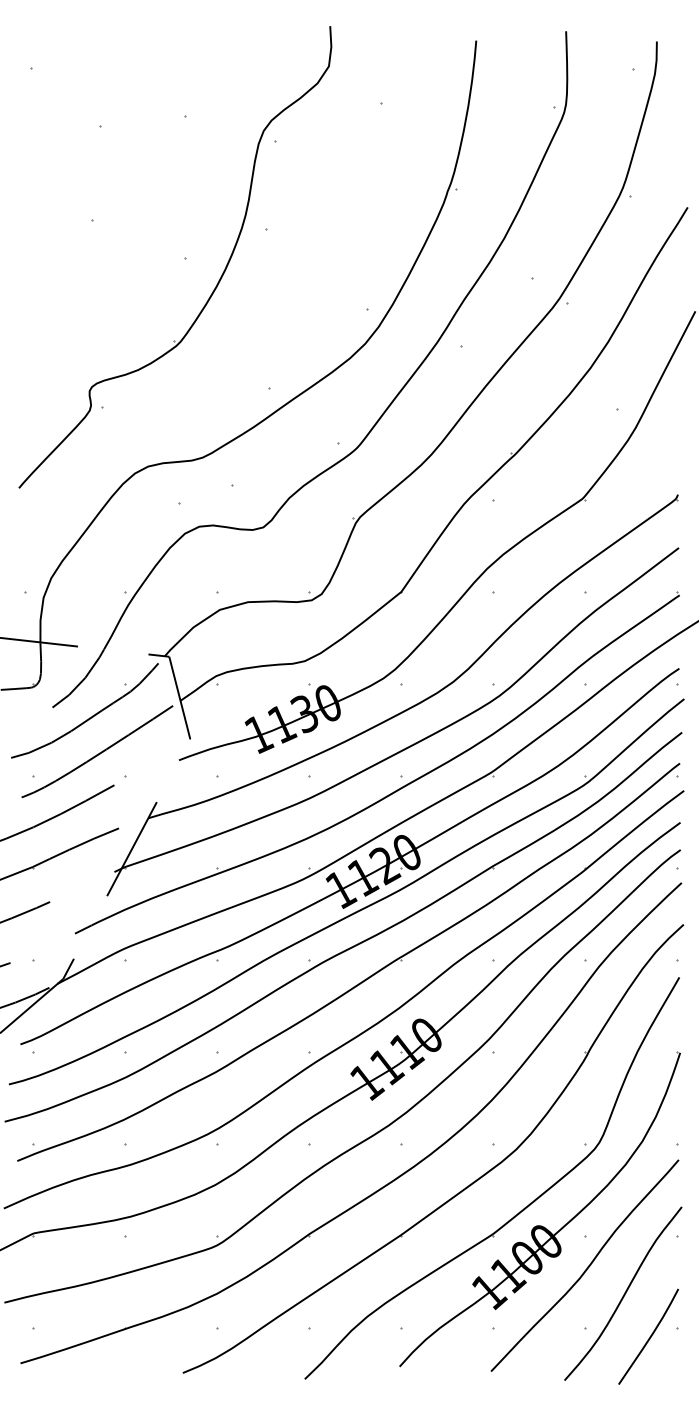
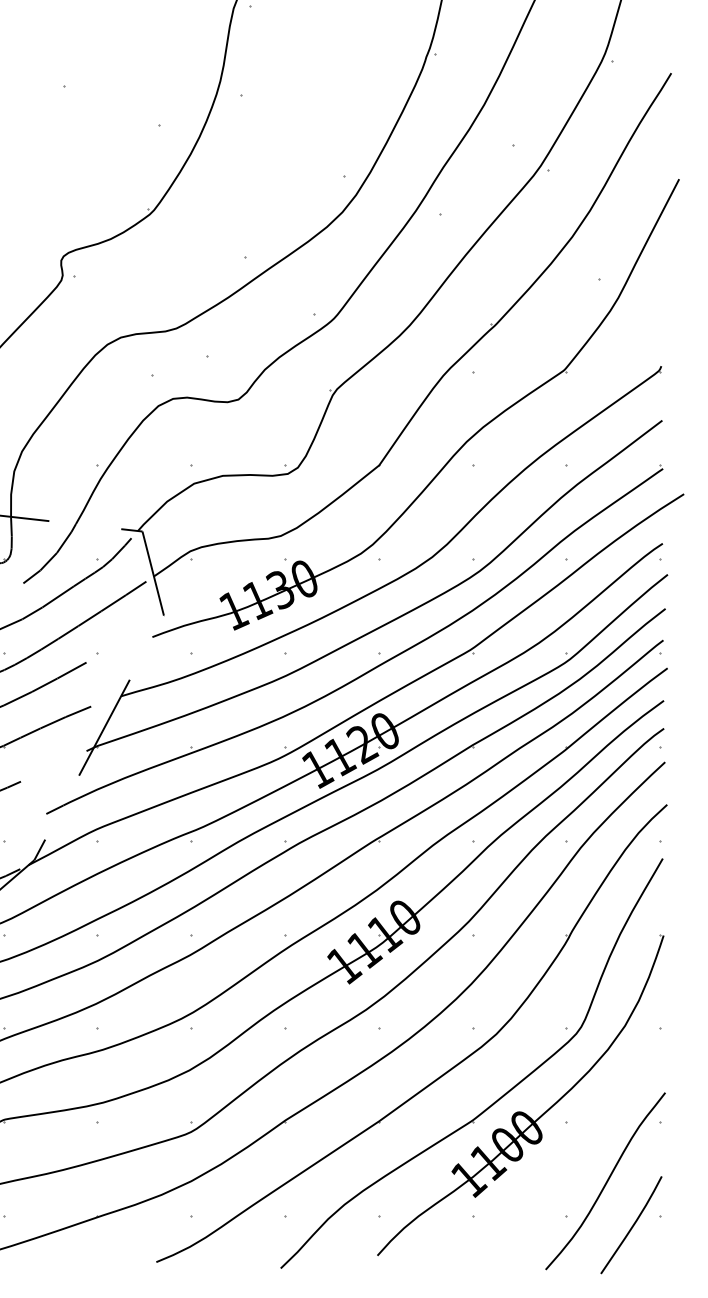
curve: (587, 1266) -> (569, 1153), removed

